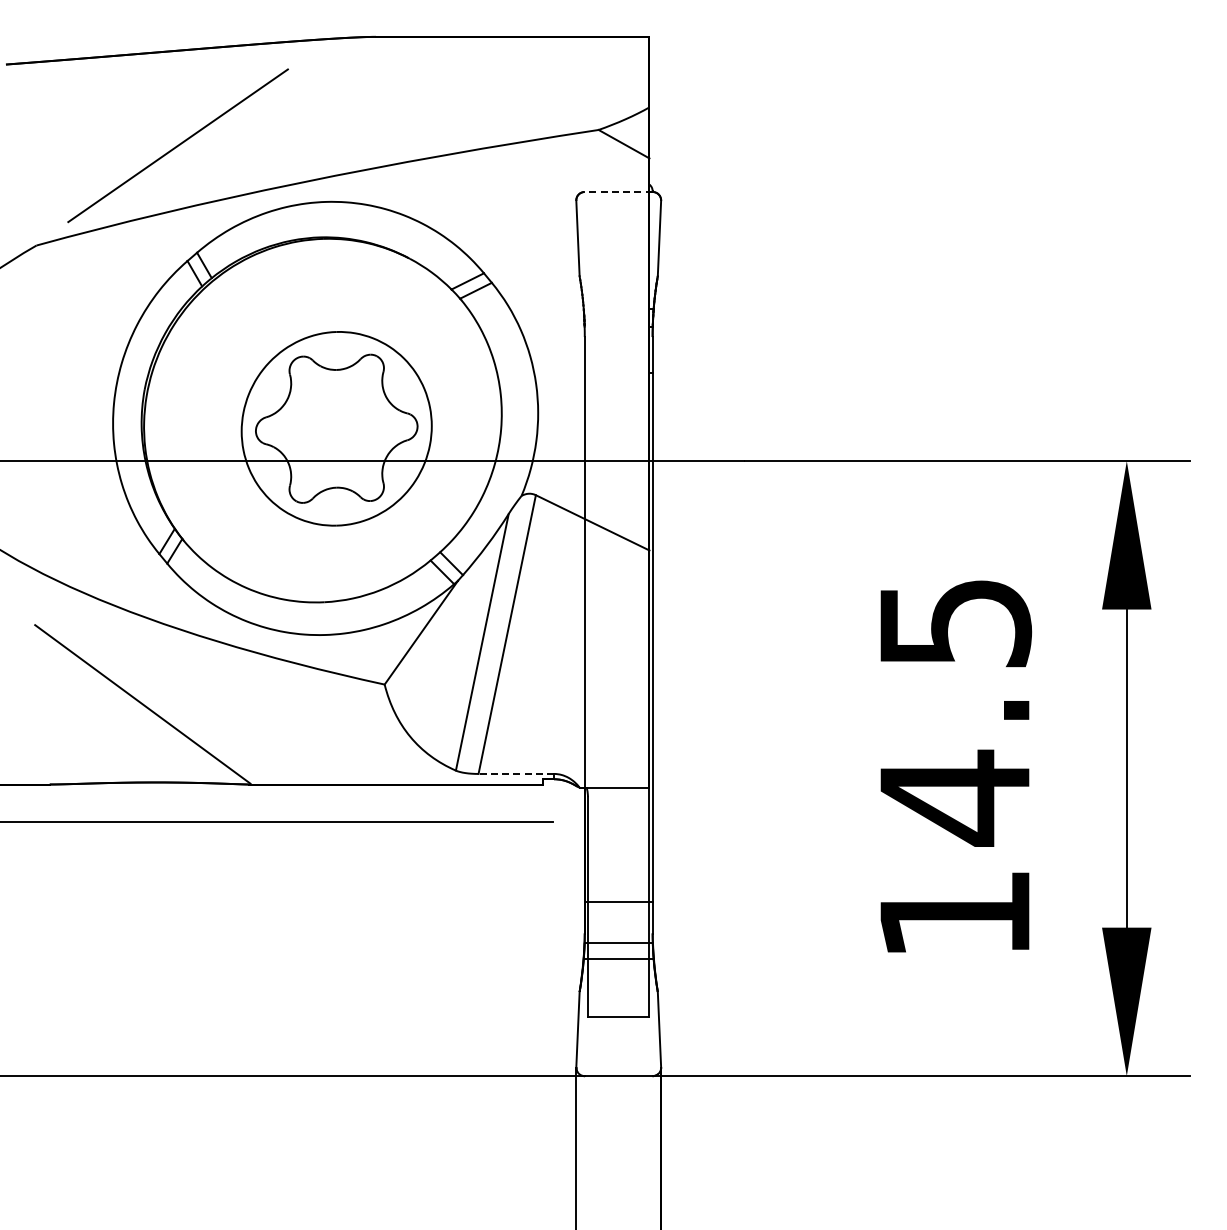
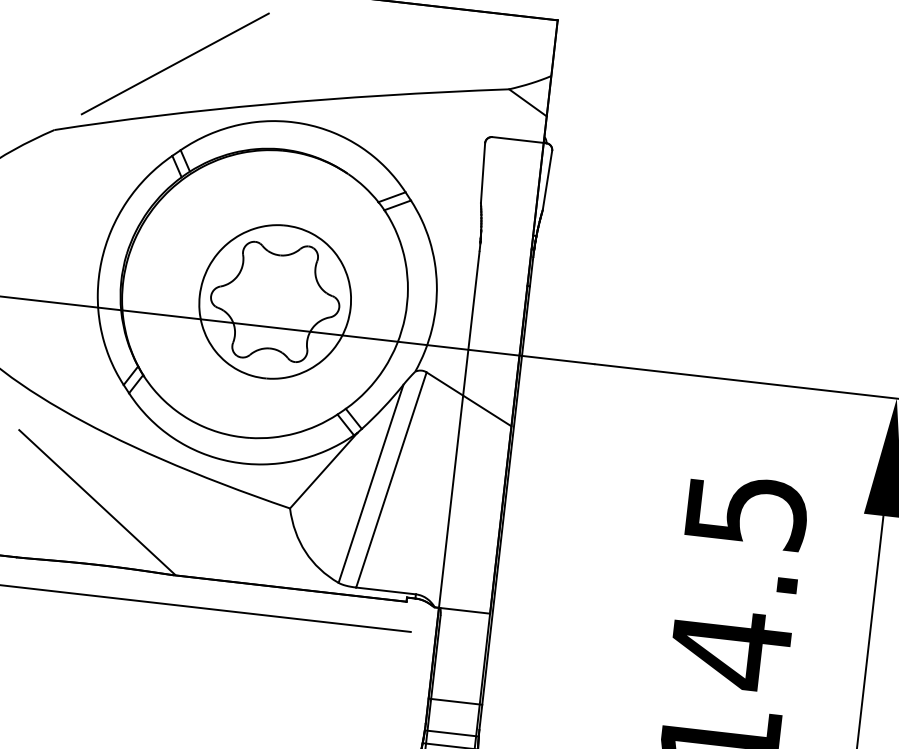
line: (618, 192) -> (519, 140), dashed -> solid
line: (516, 773) -> (386, 590), dashed -> solid

